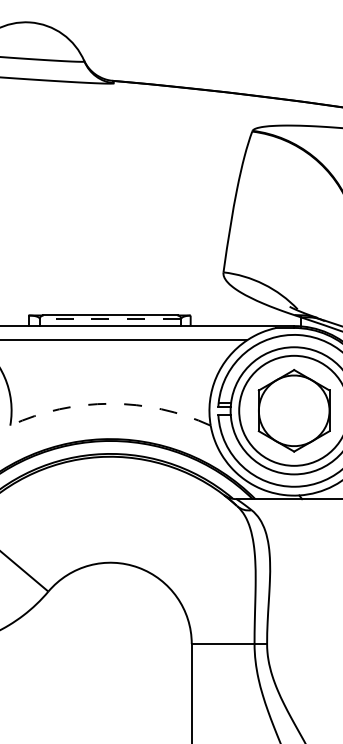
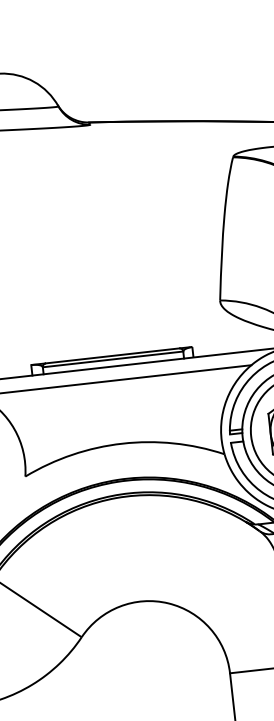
line: (110, 319) -> (113, 359), dashed -> solid
arc: (110, 403) -> (122, 443), dashed -> solid

